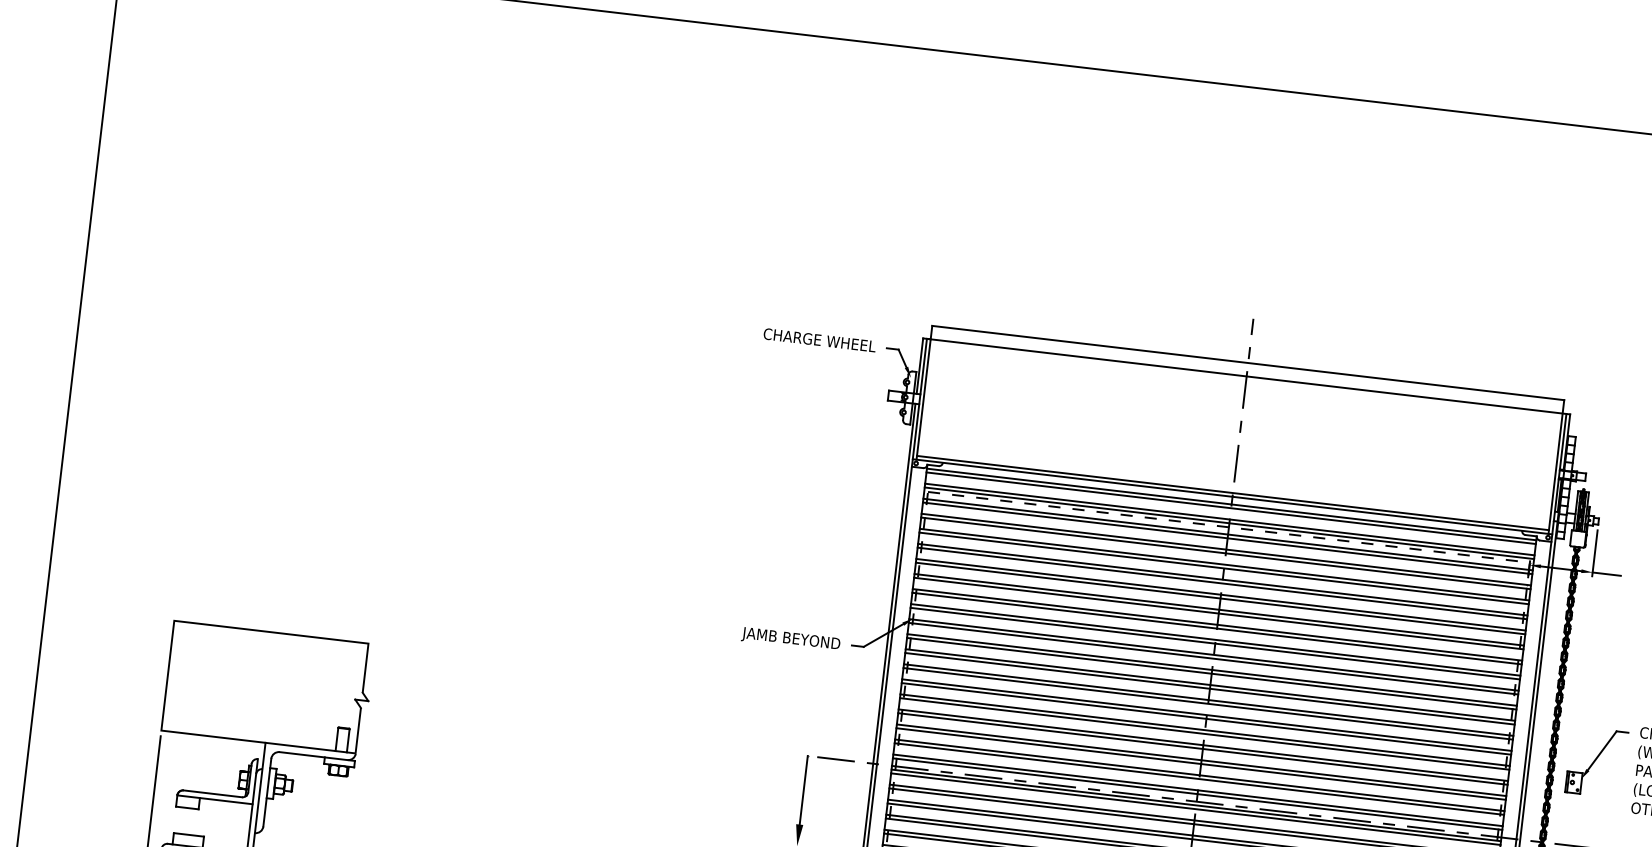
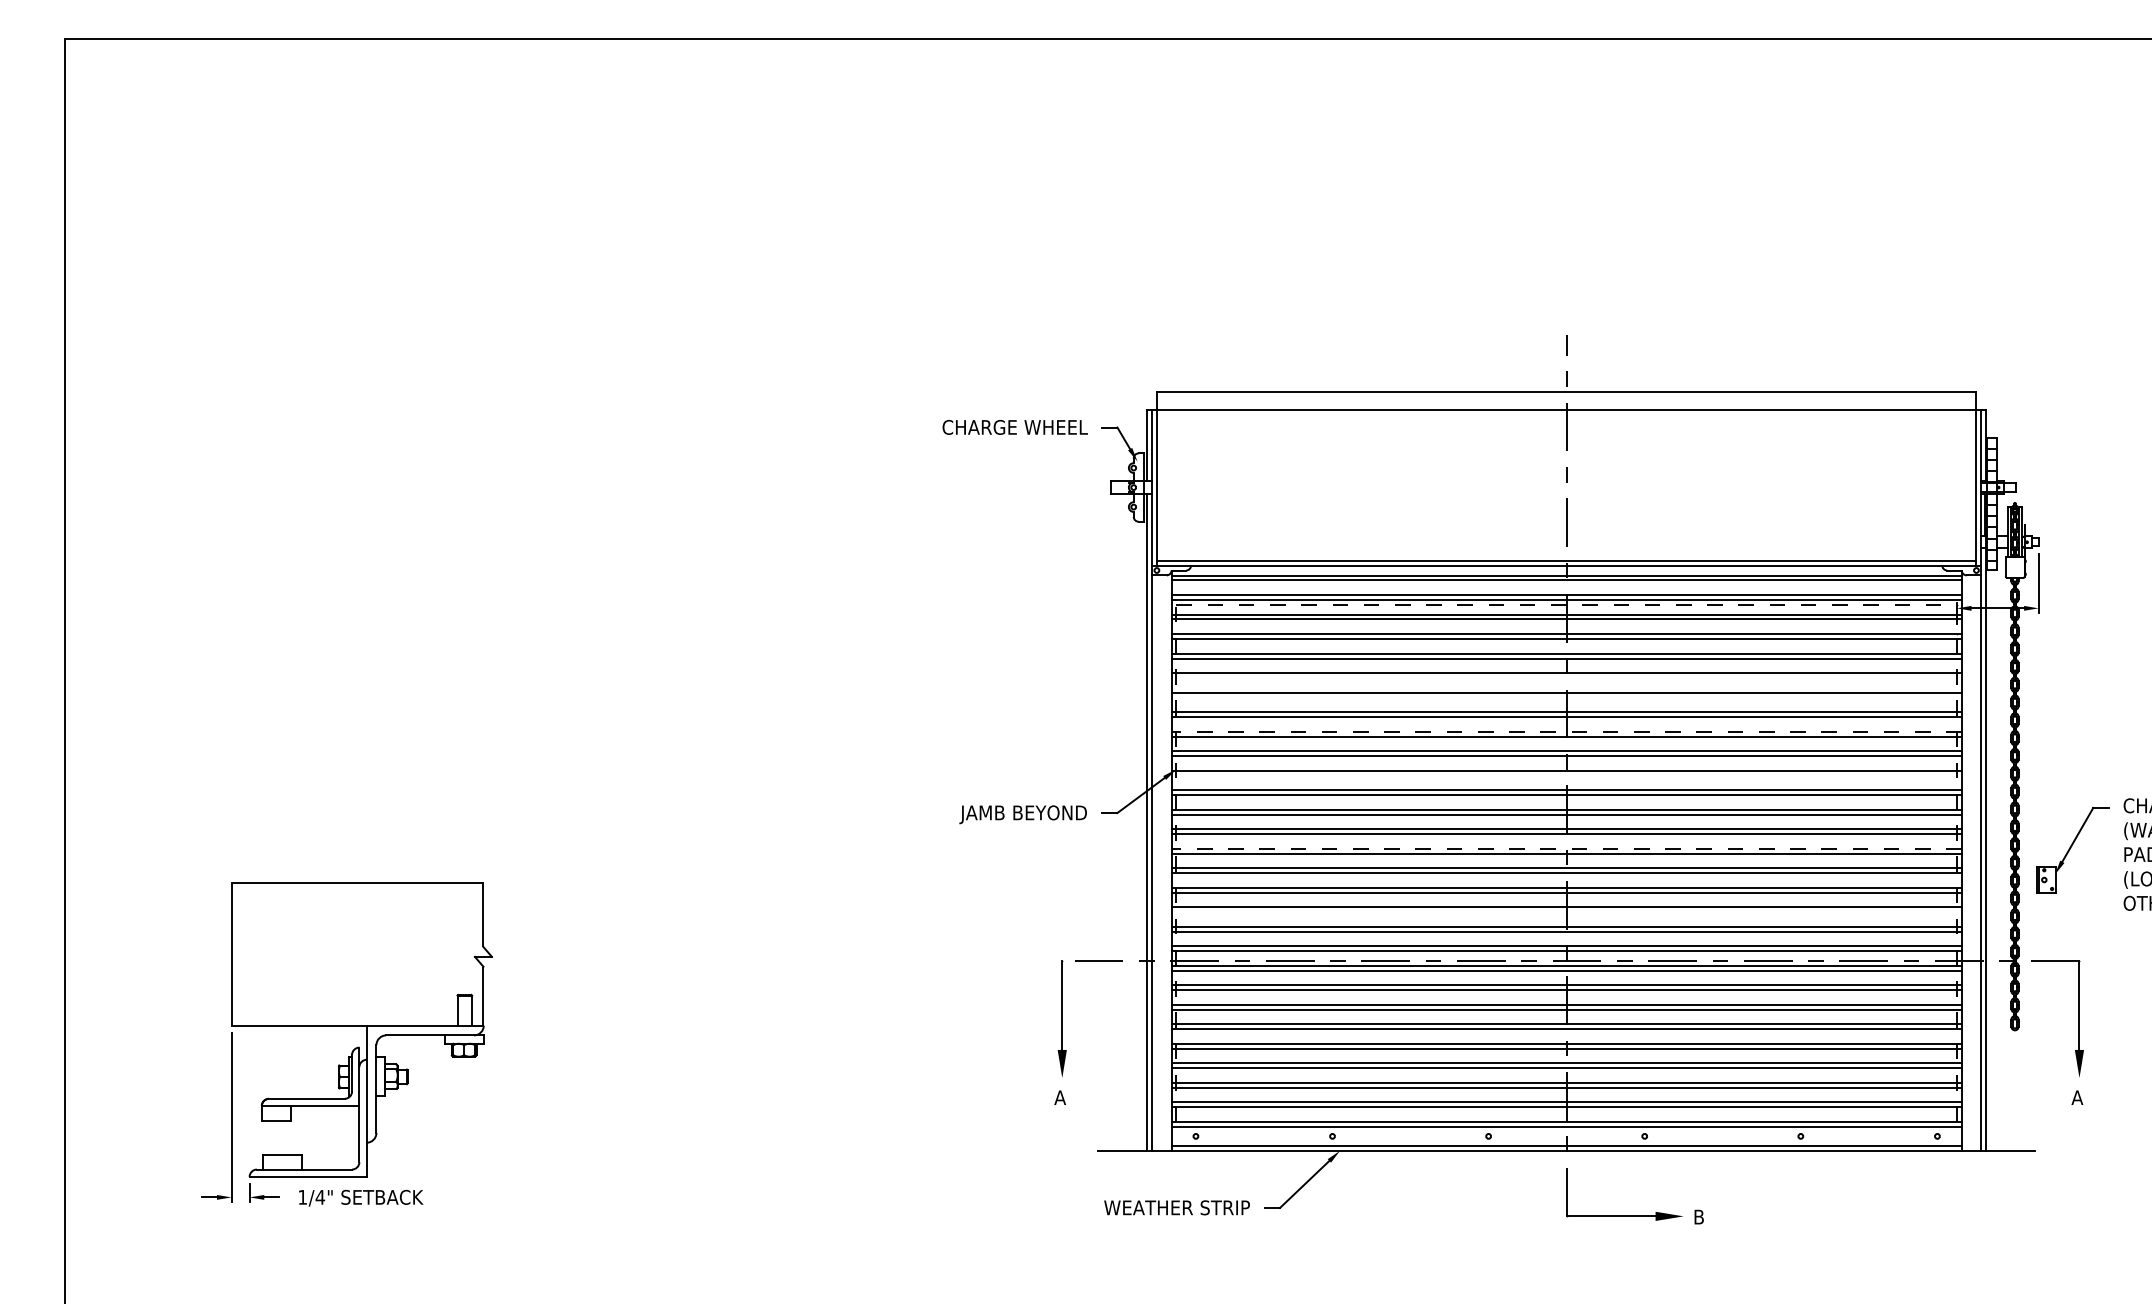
line: (1606, 574) -> (2056, 608), removed
line: (1222, 583) -> (1566, 678), removed
line: (1220, 598) -> (1566, 697), removed
line: (1217, 624) -> (1566, 731), solid -> dashed
line: (1213, 658) -> (1566, 775), removed
line: (1206, 714) -> (1566, 848), solid -> dashed
line: (1200, 764) -> (1566, 912), removed

